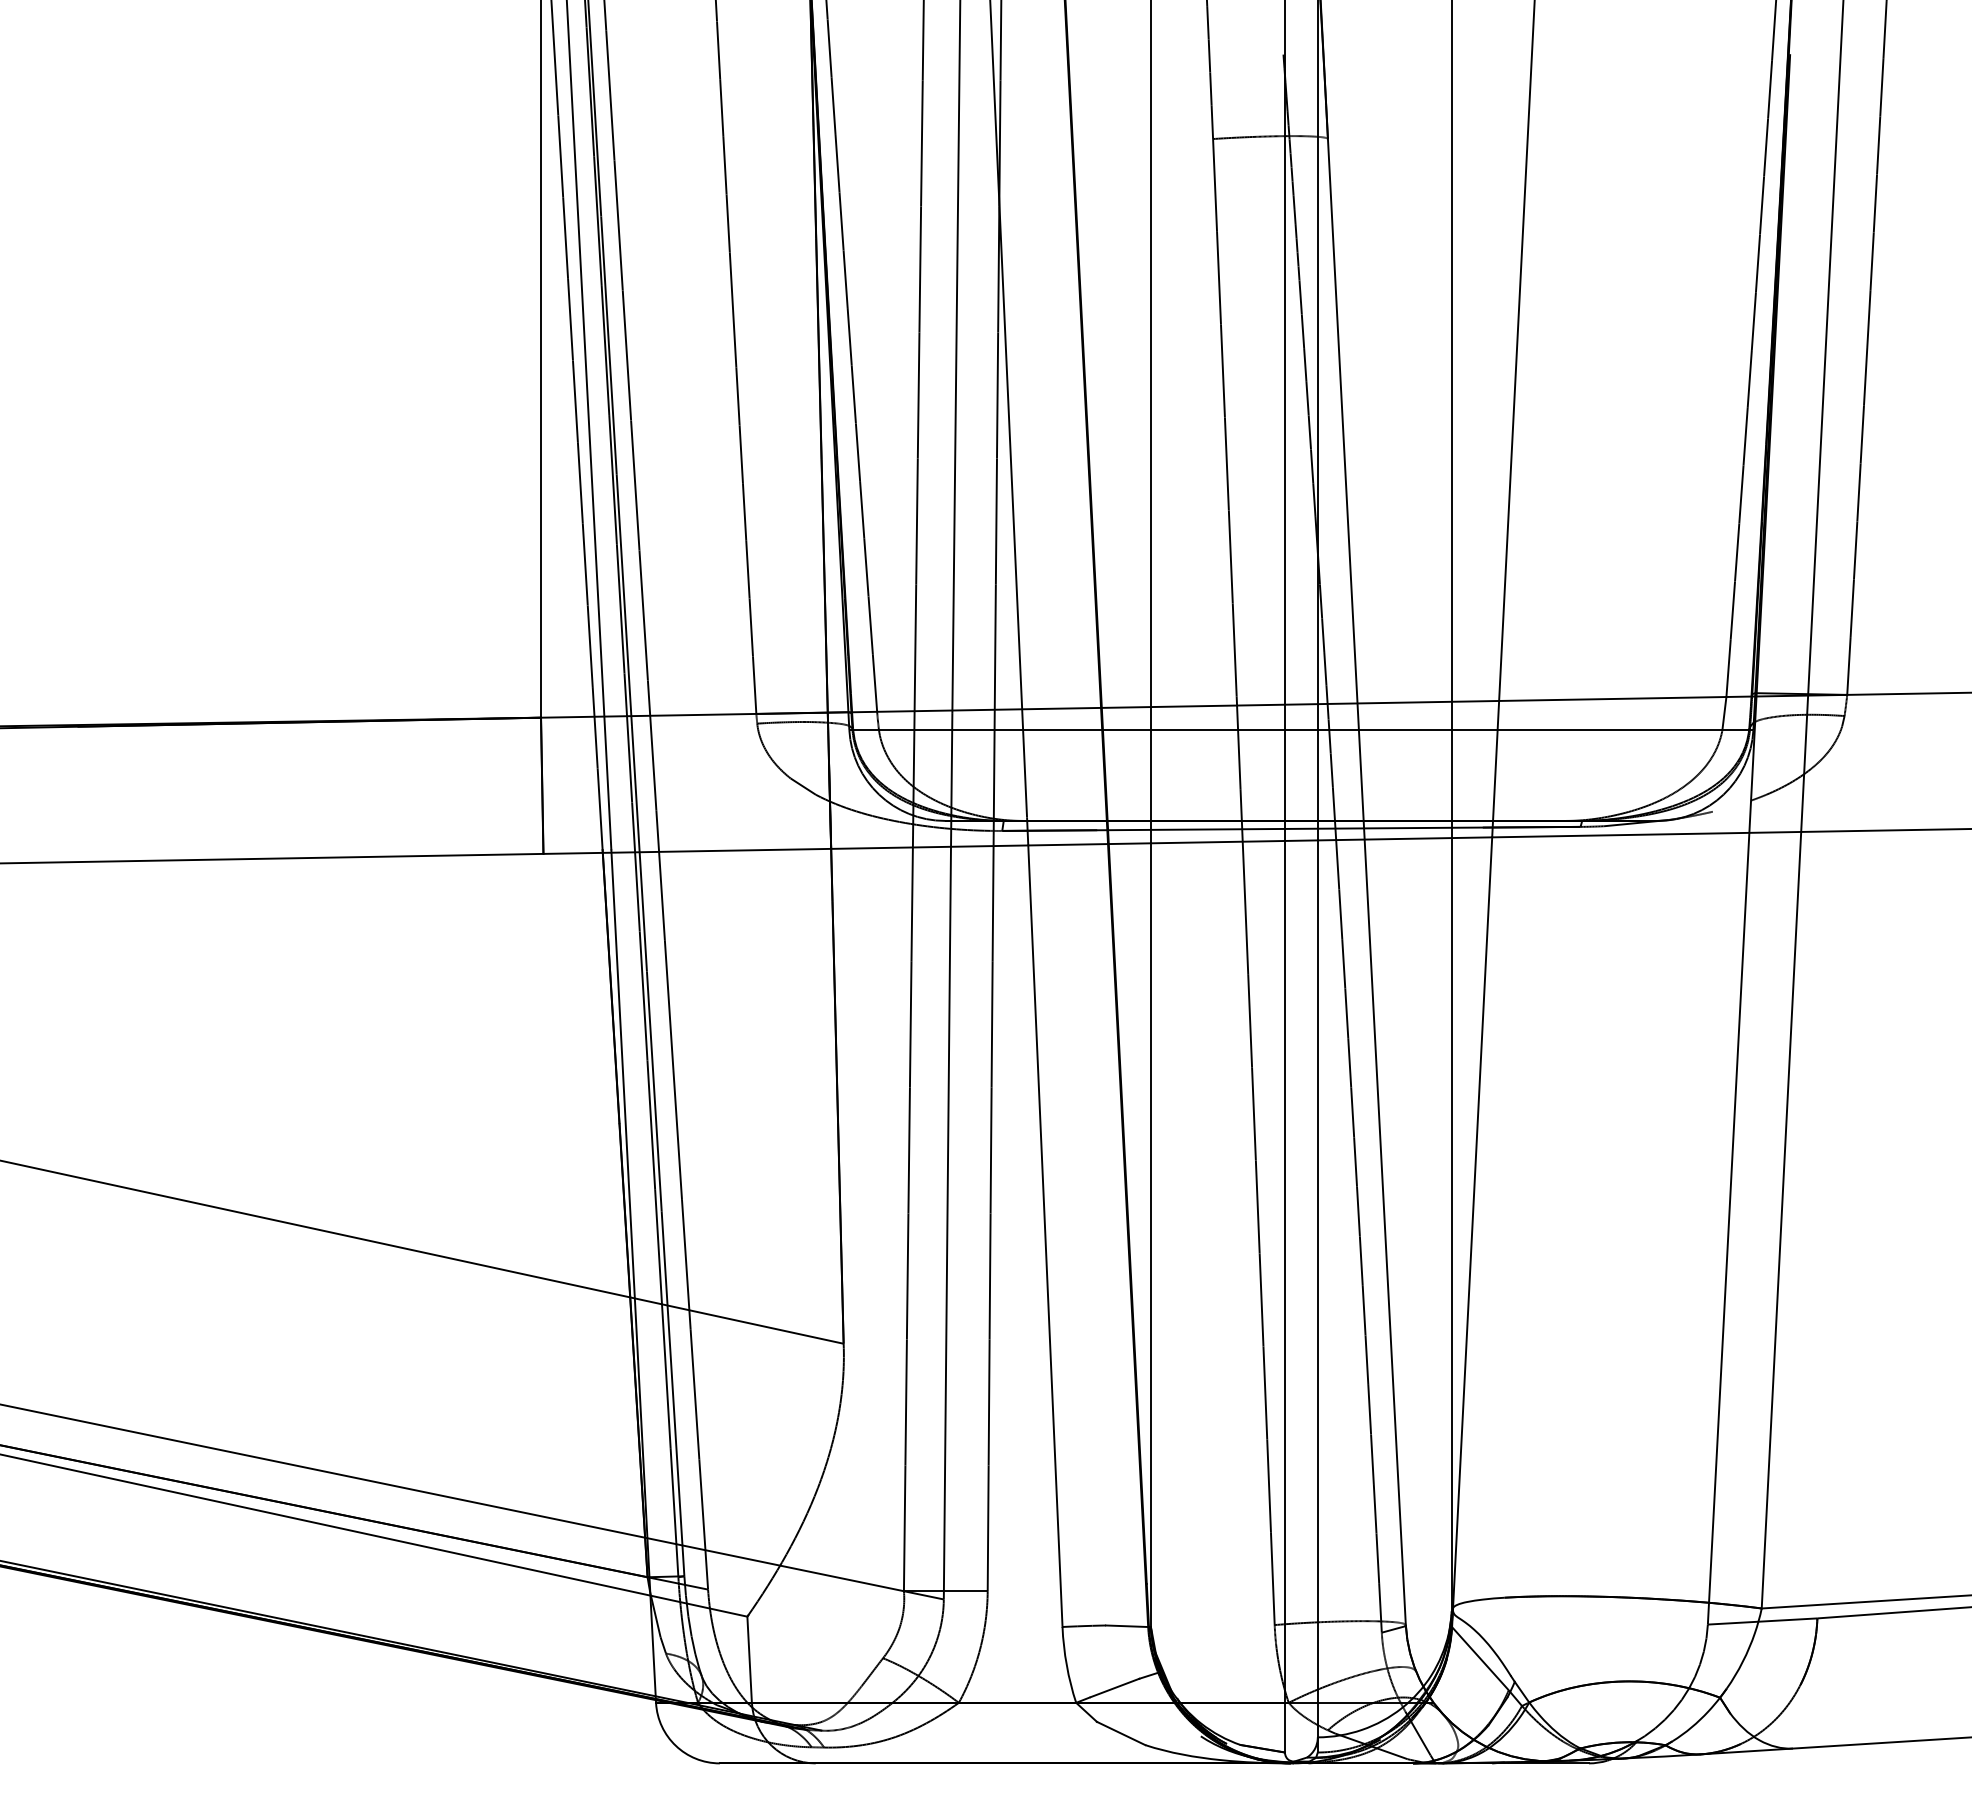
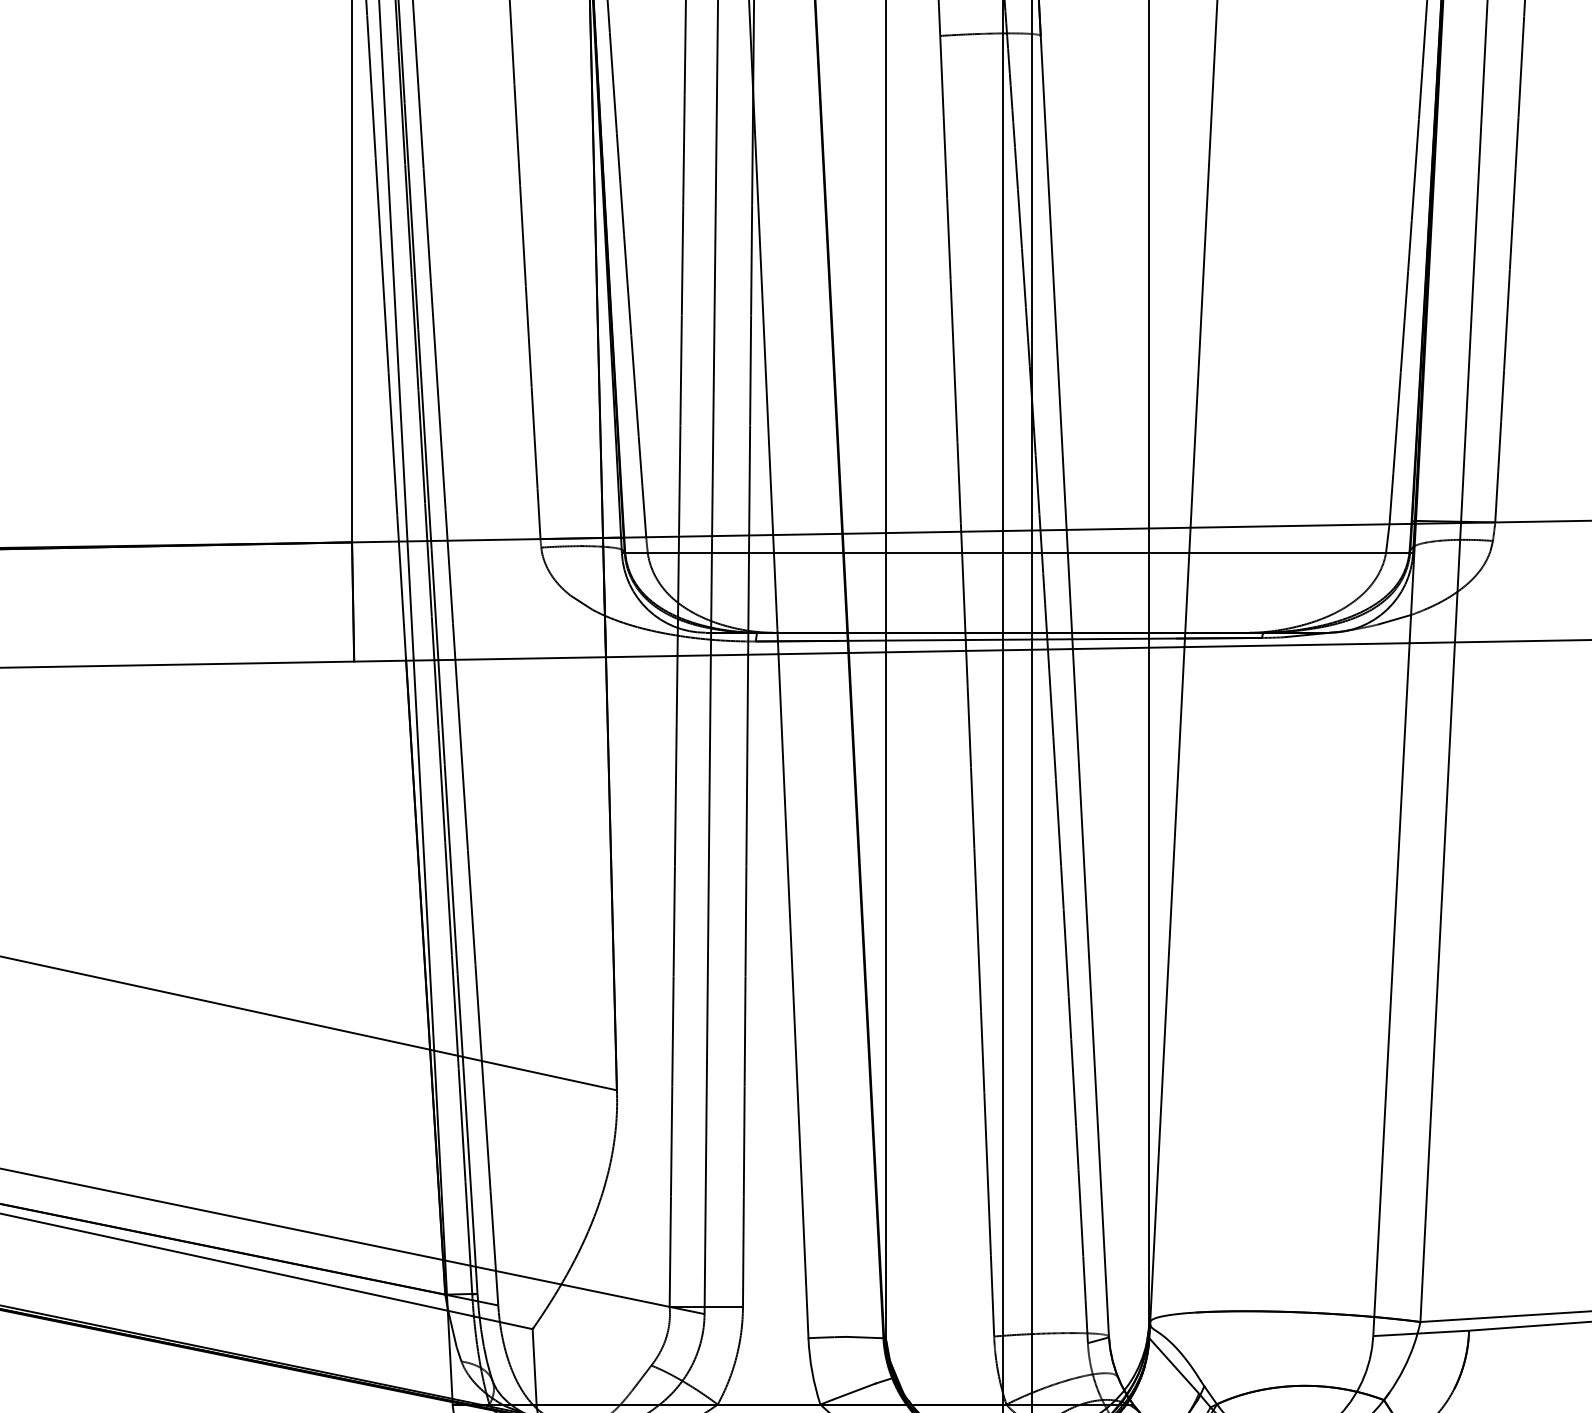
line: (1731, 805) -> (1393, 619), added

